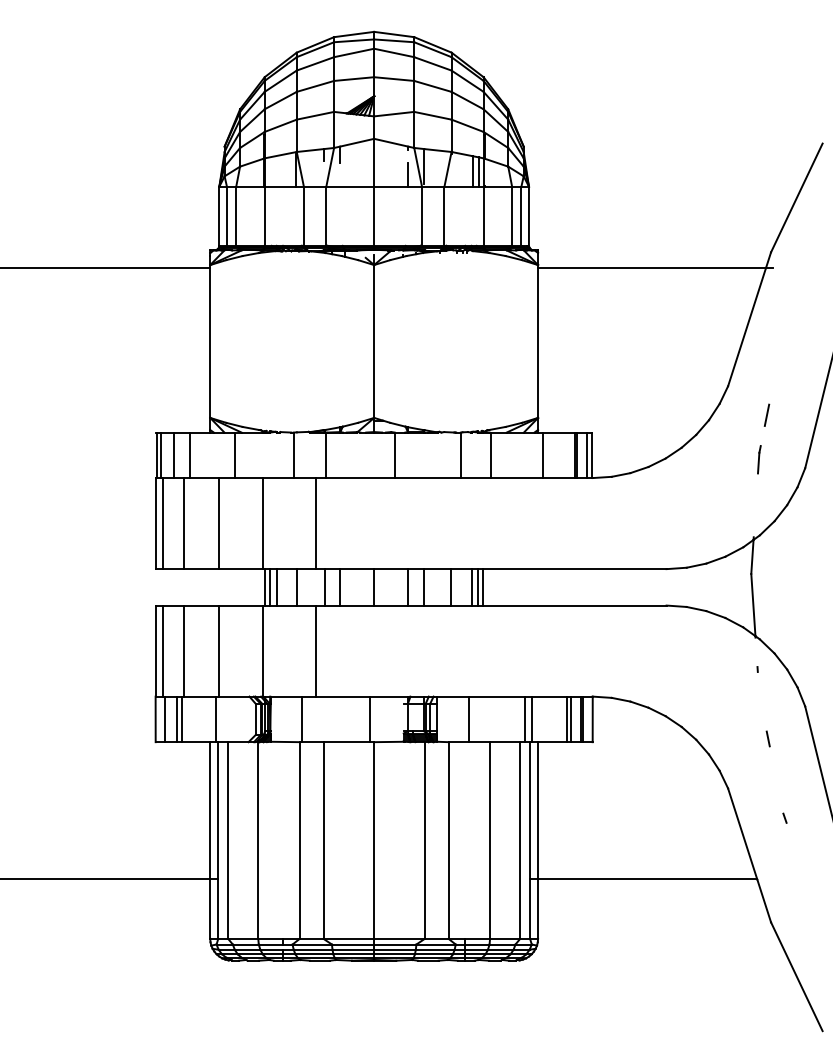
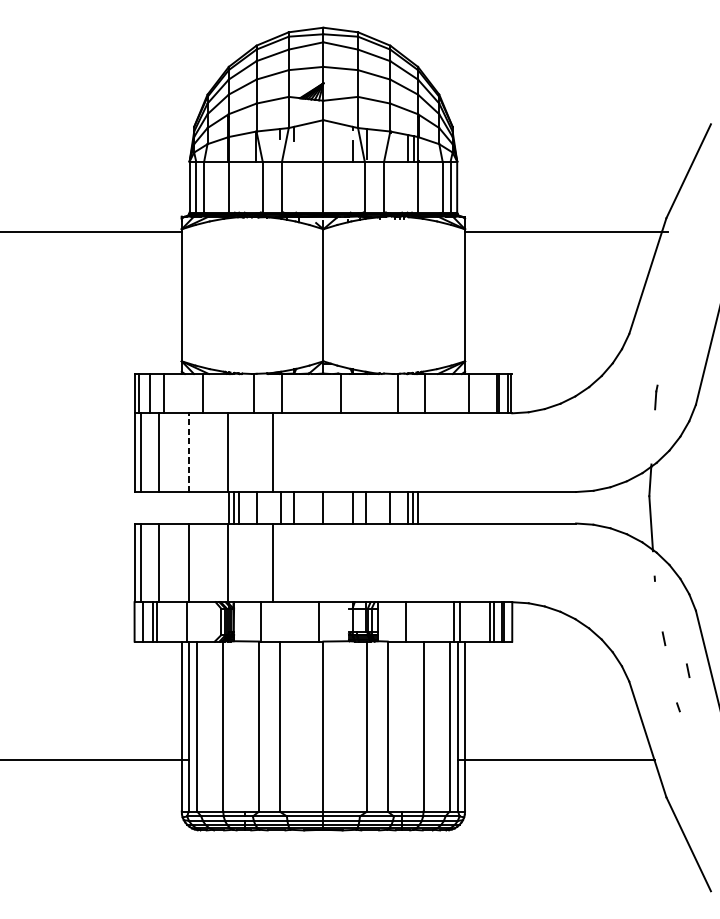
line: (766, 414) -> (662, 358), removed
line: (218, 523) -> (188, 452), solid -> dashed
line: (795, 775) -> (687, 670), added

